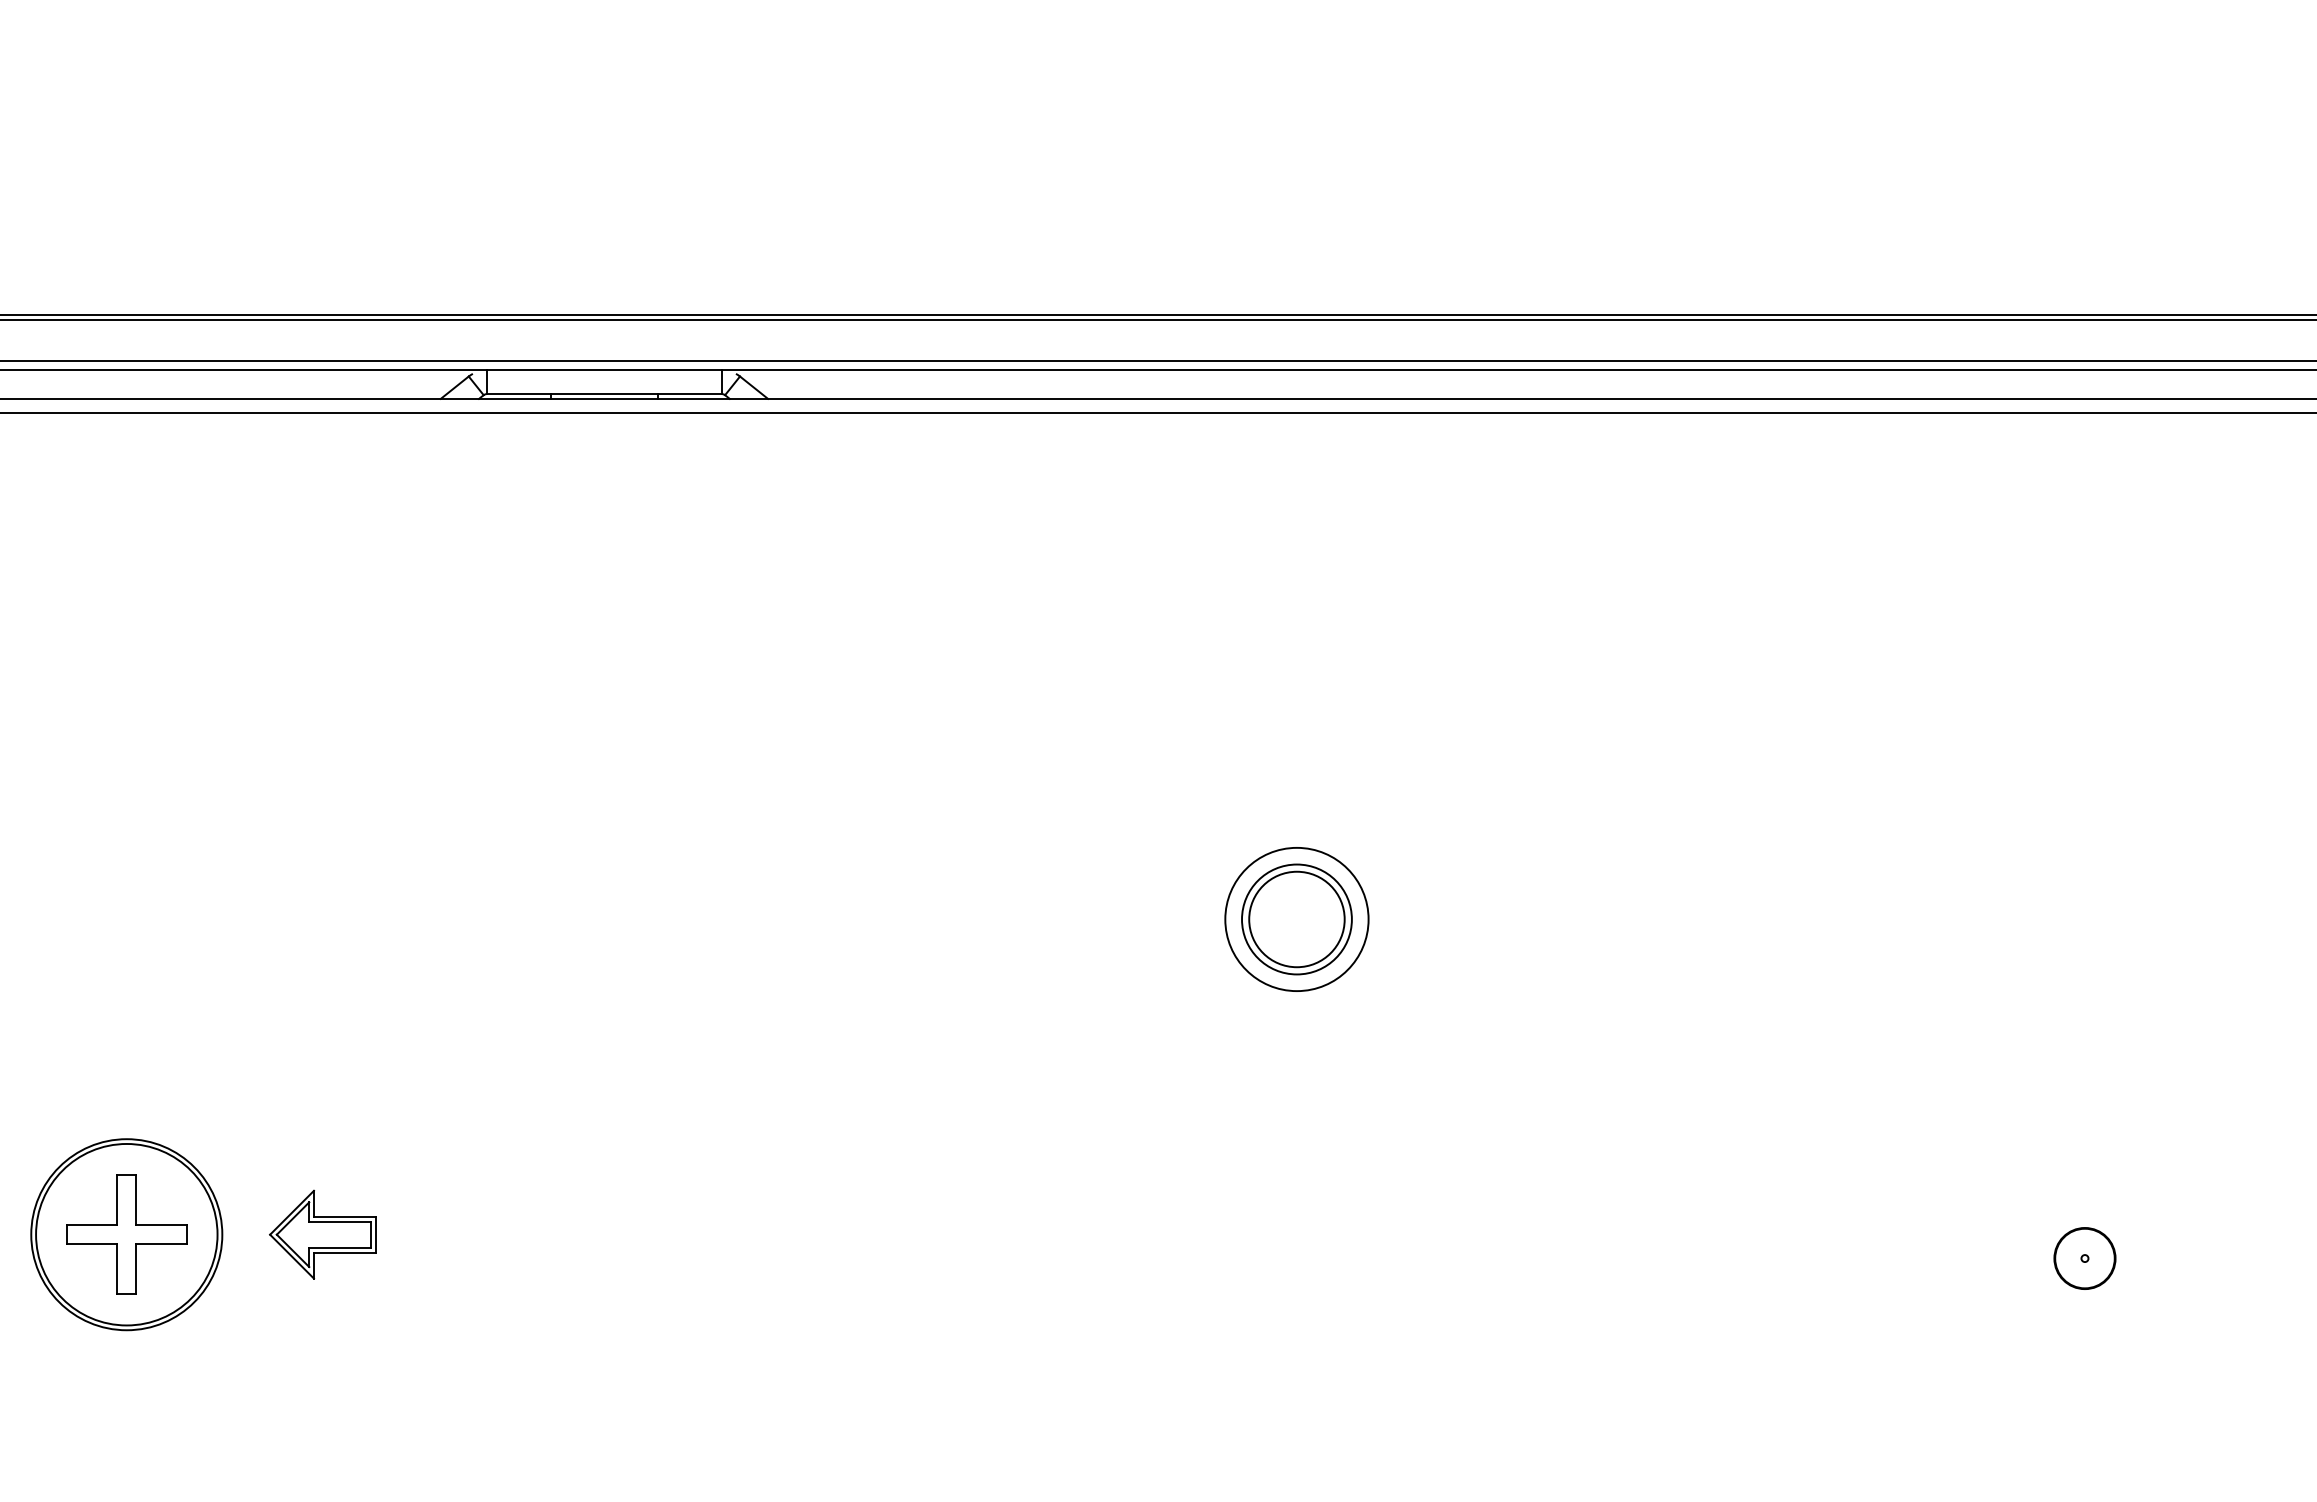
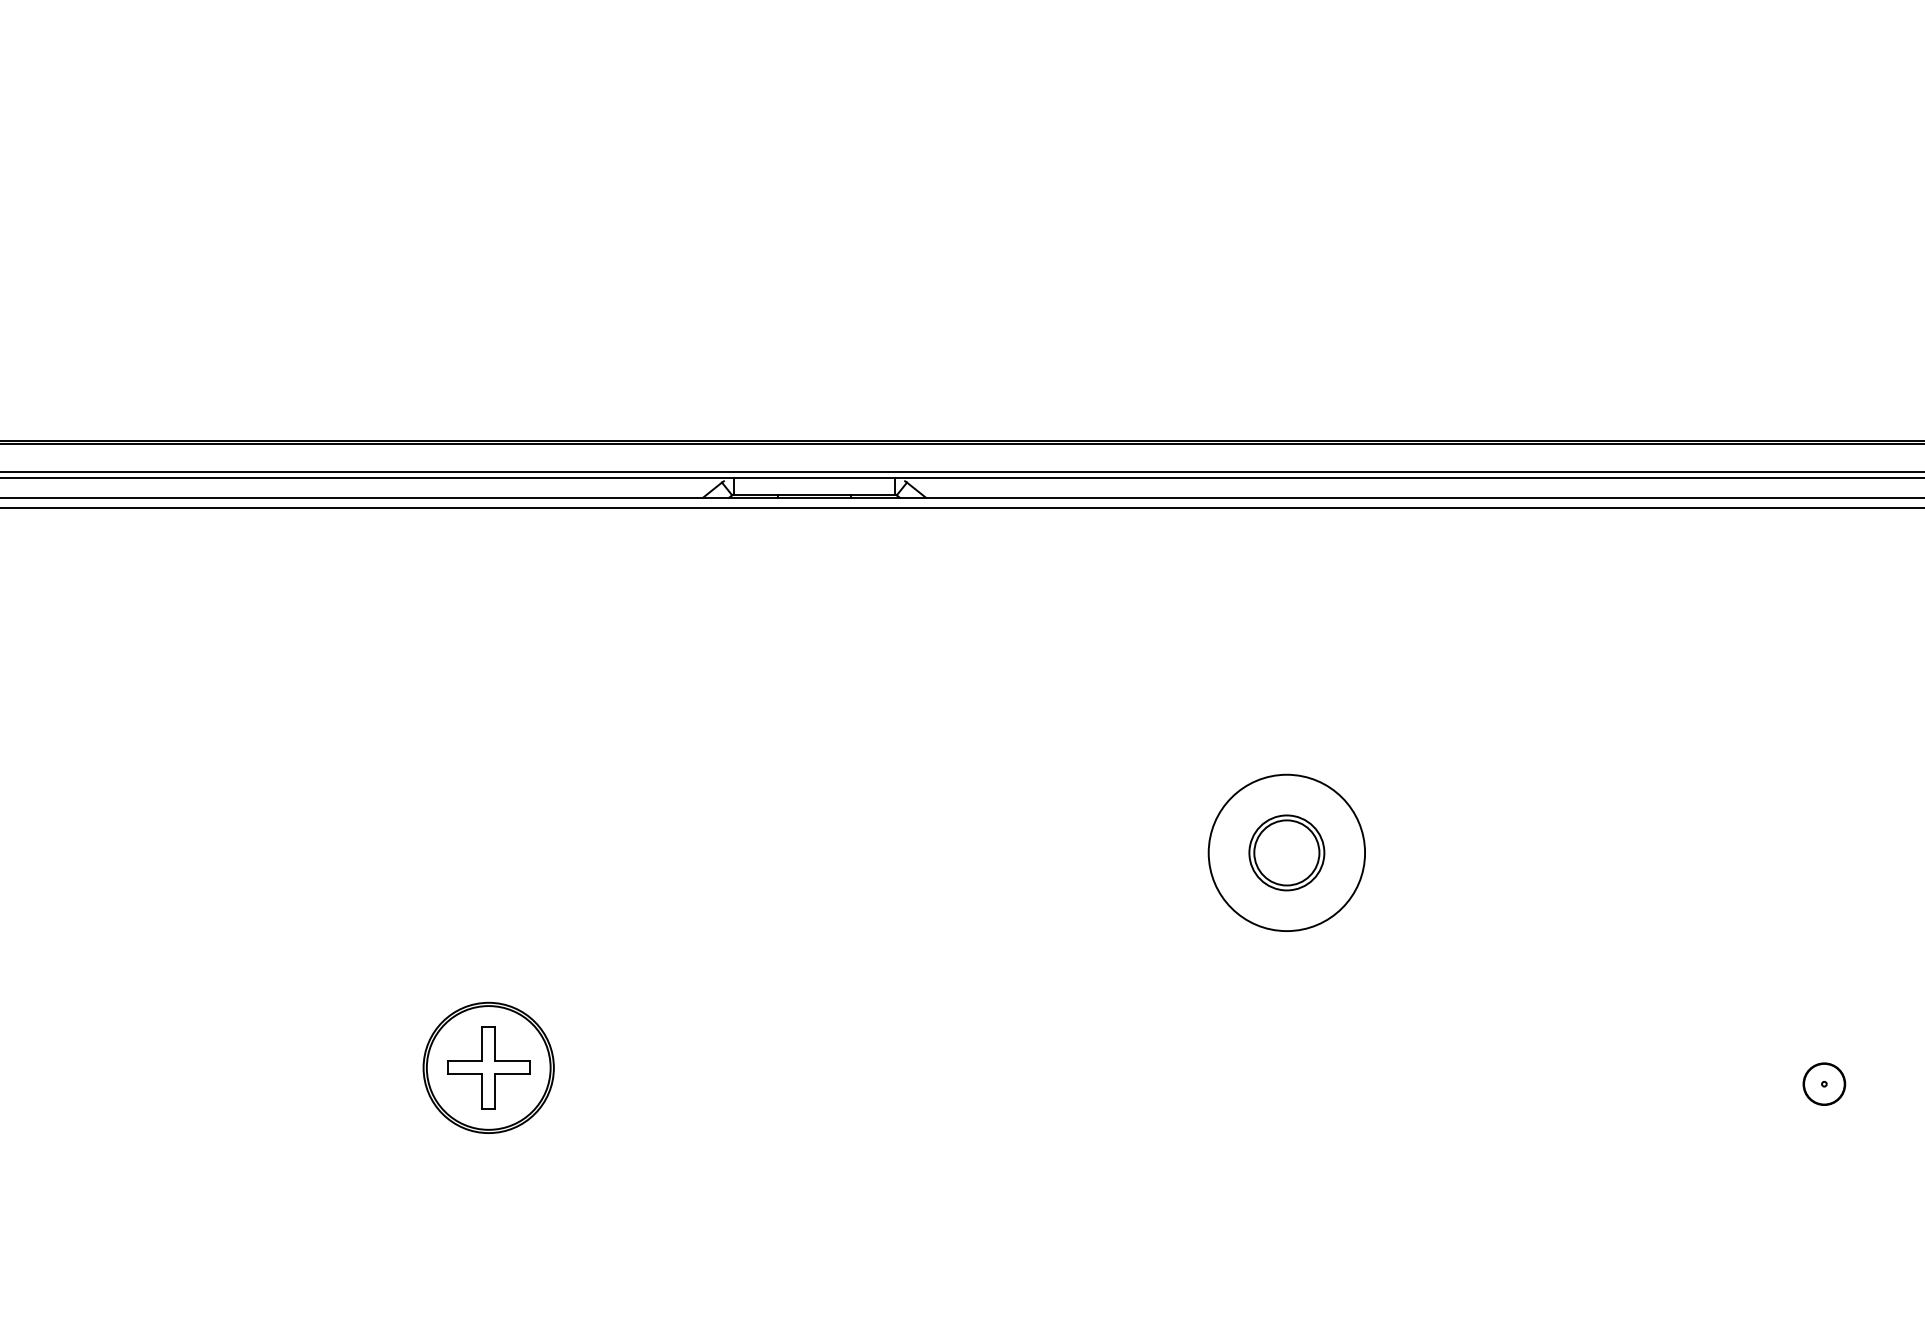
circle: (1296, 918) -> (1286, 852), size x1.6
part: (322, 1234) -> (622, 1067), removed

